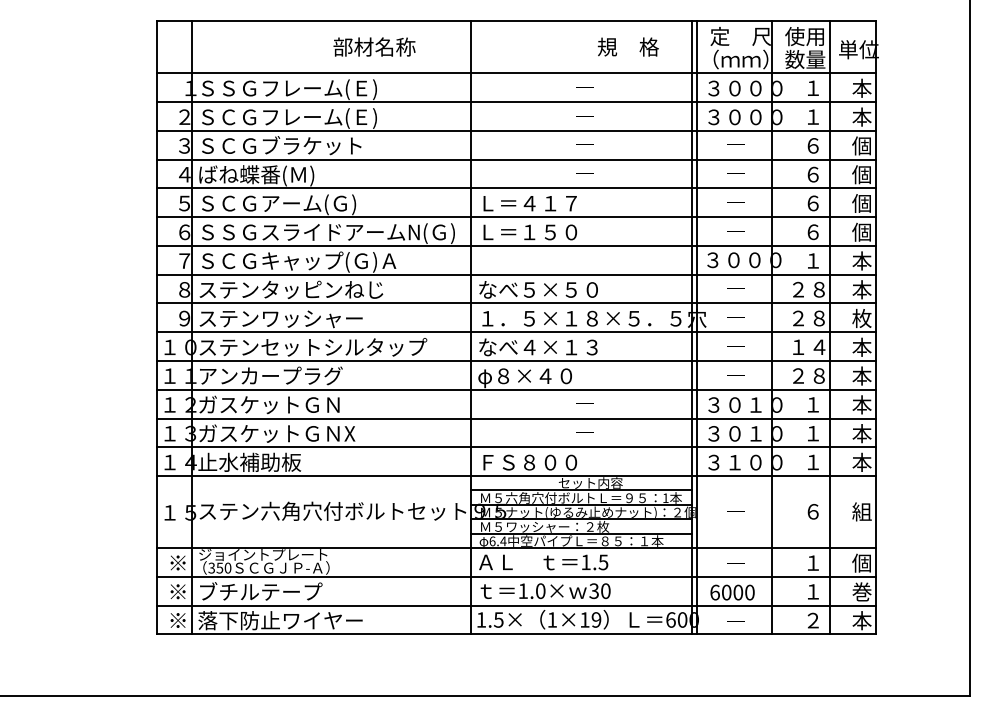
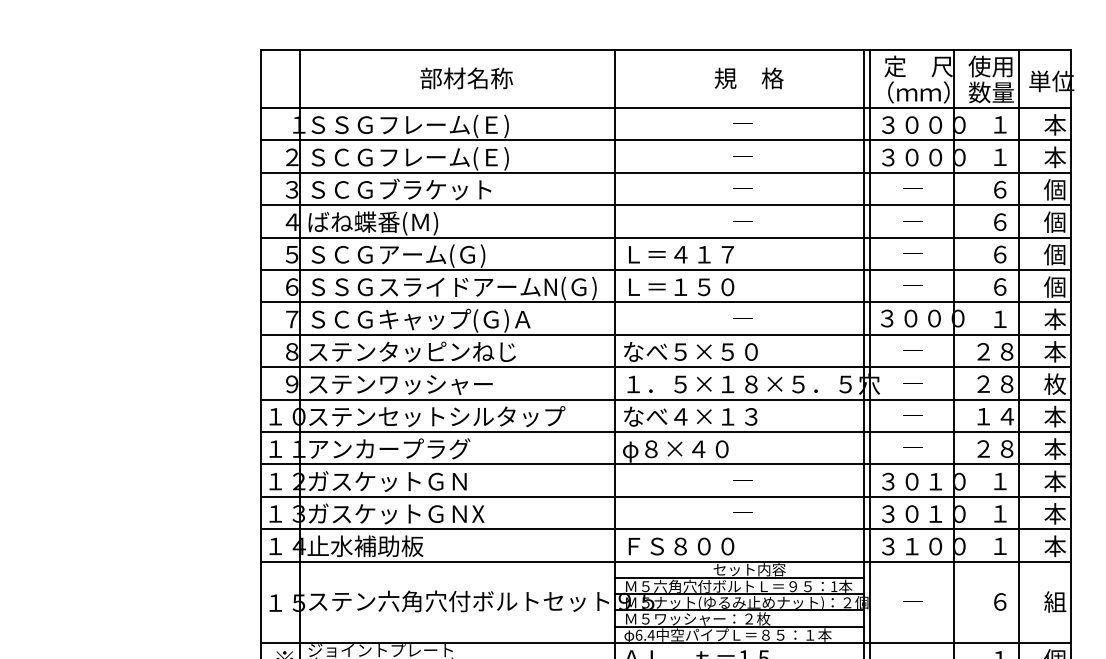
text: (374, 46) -> (466, 77), moved
text: (627, 46) -> (748, 77), moved

